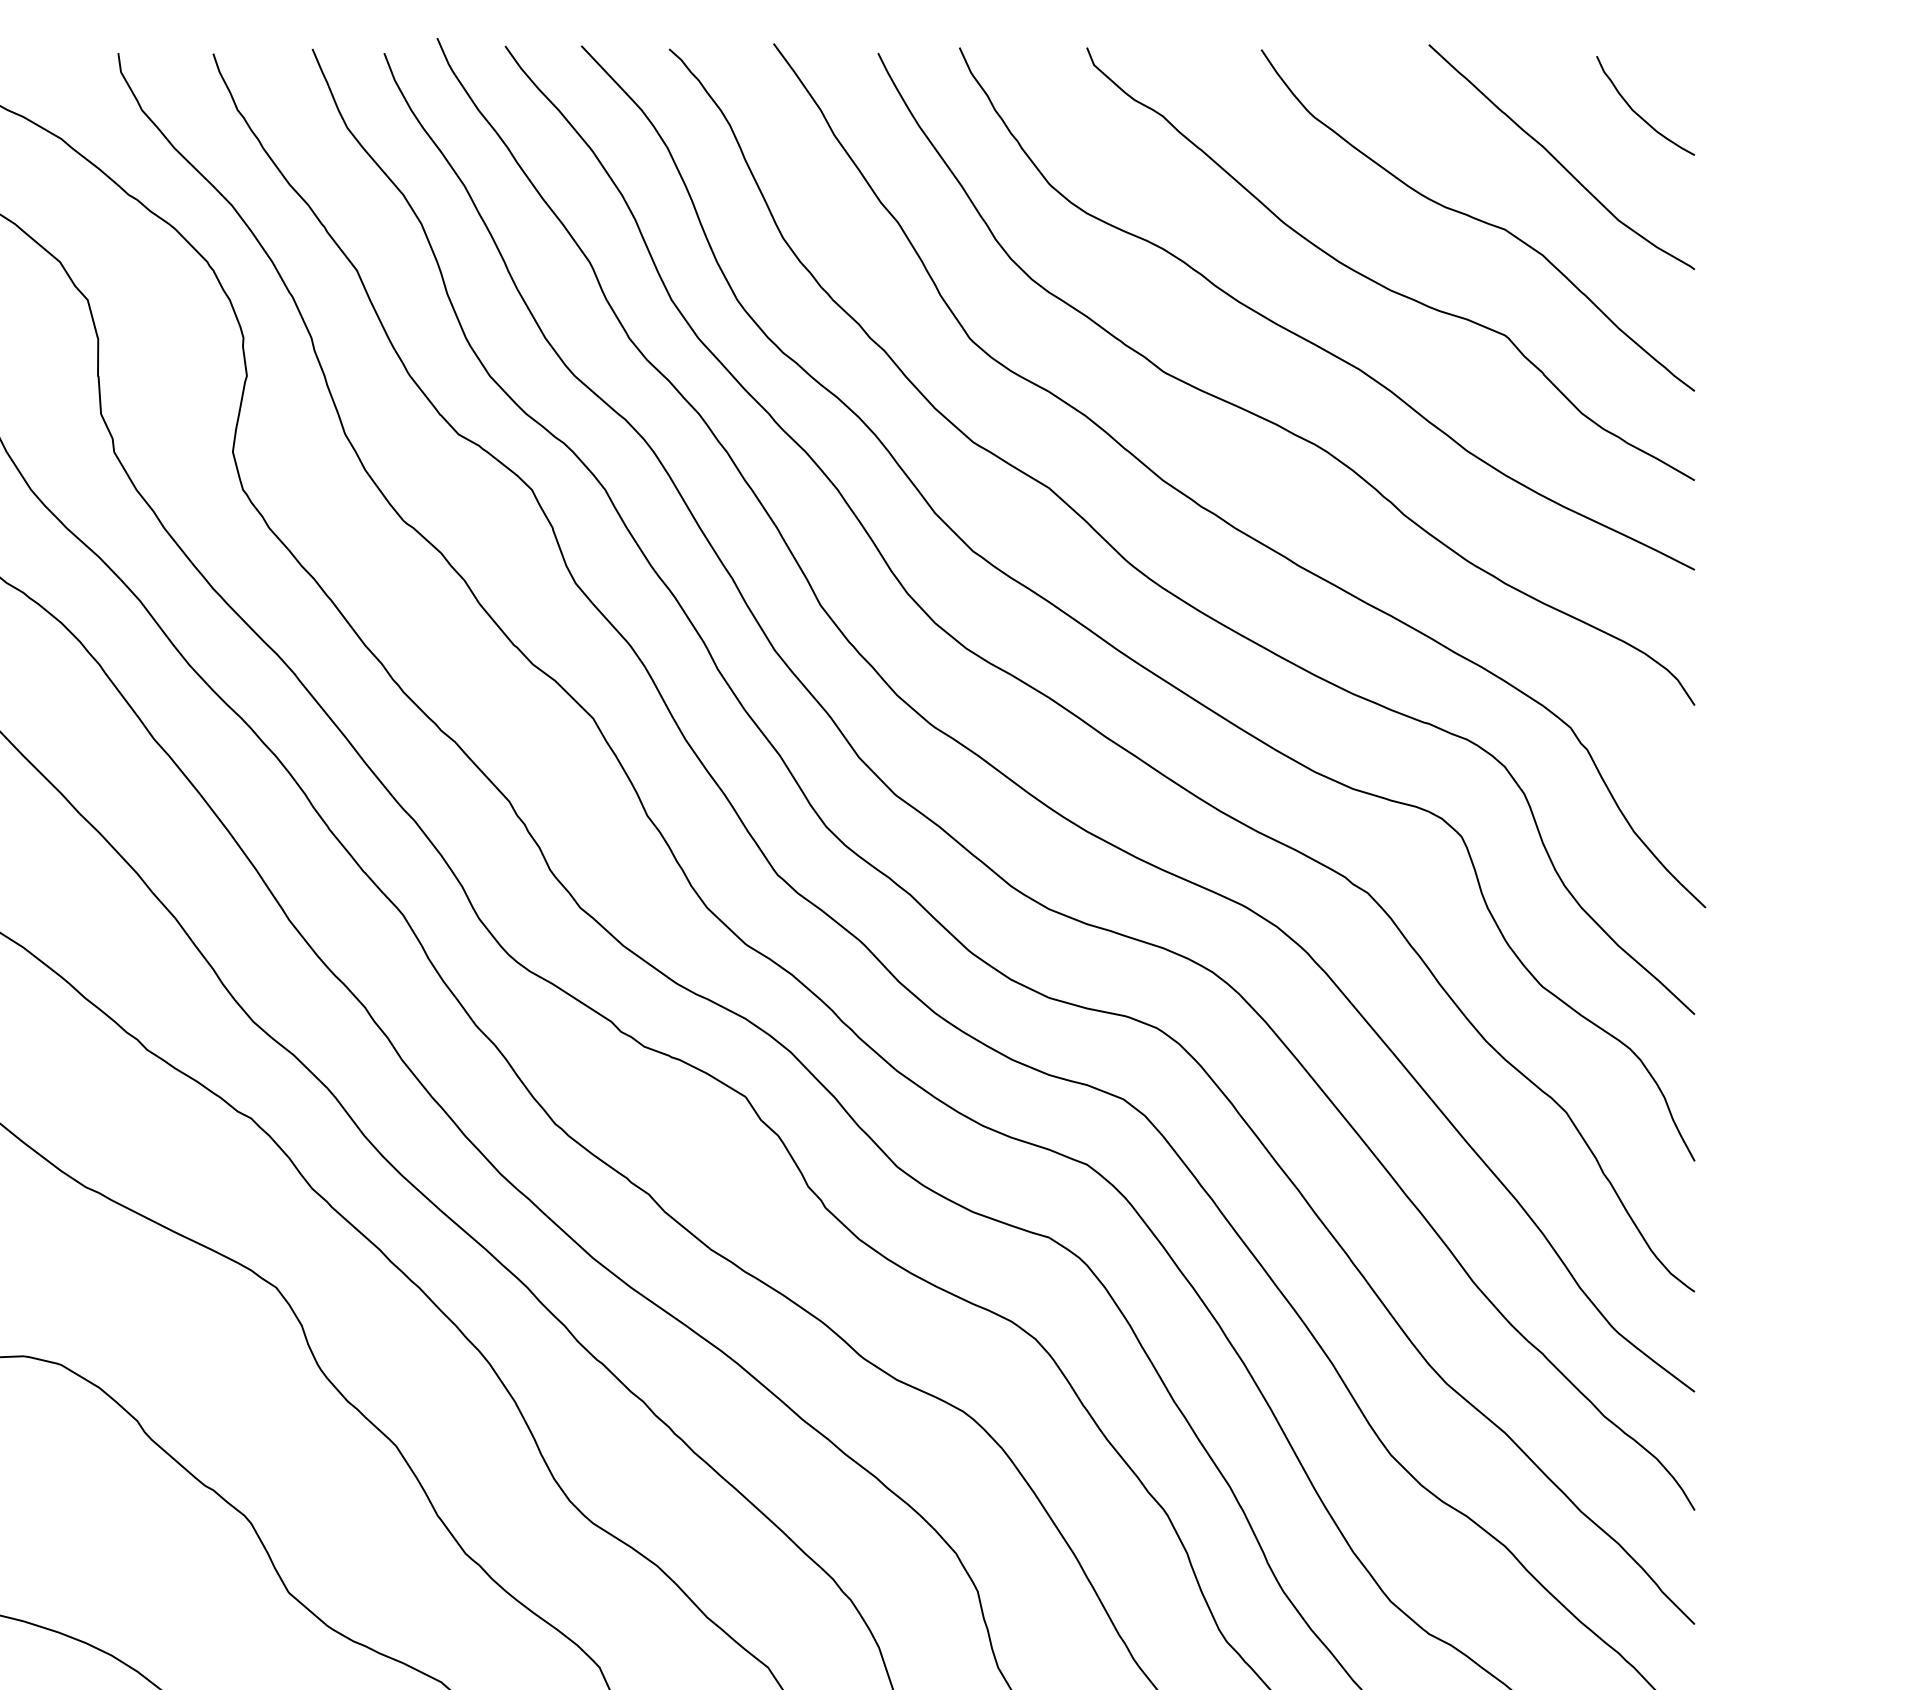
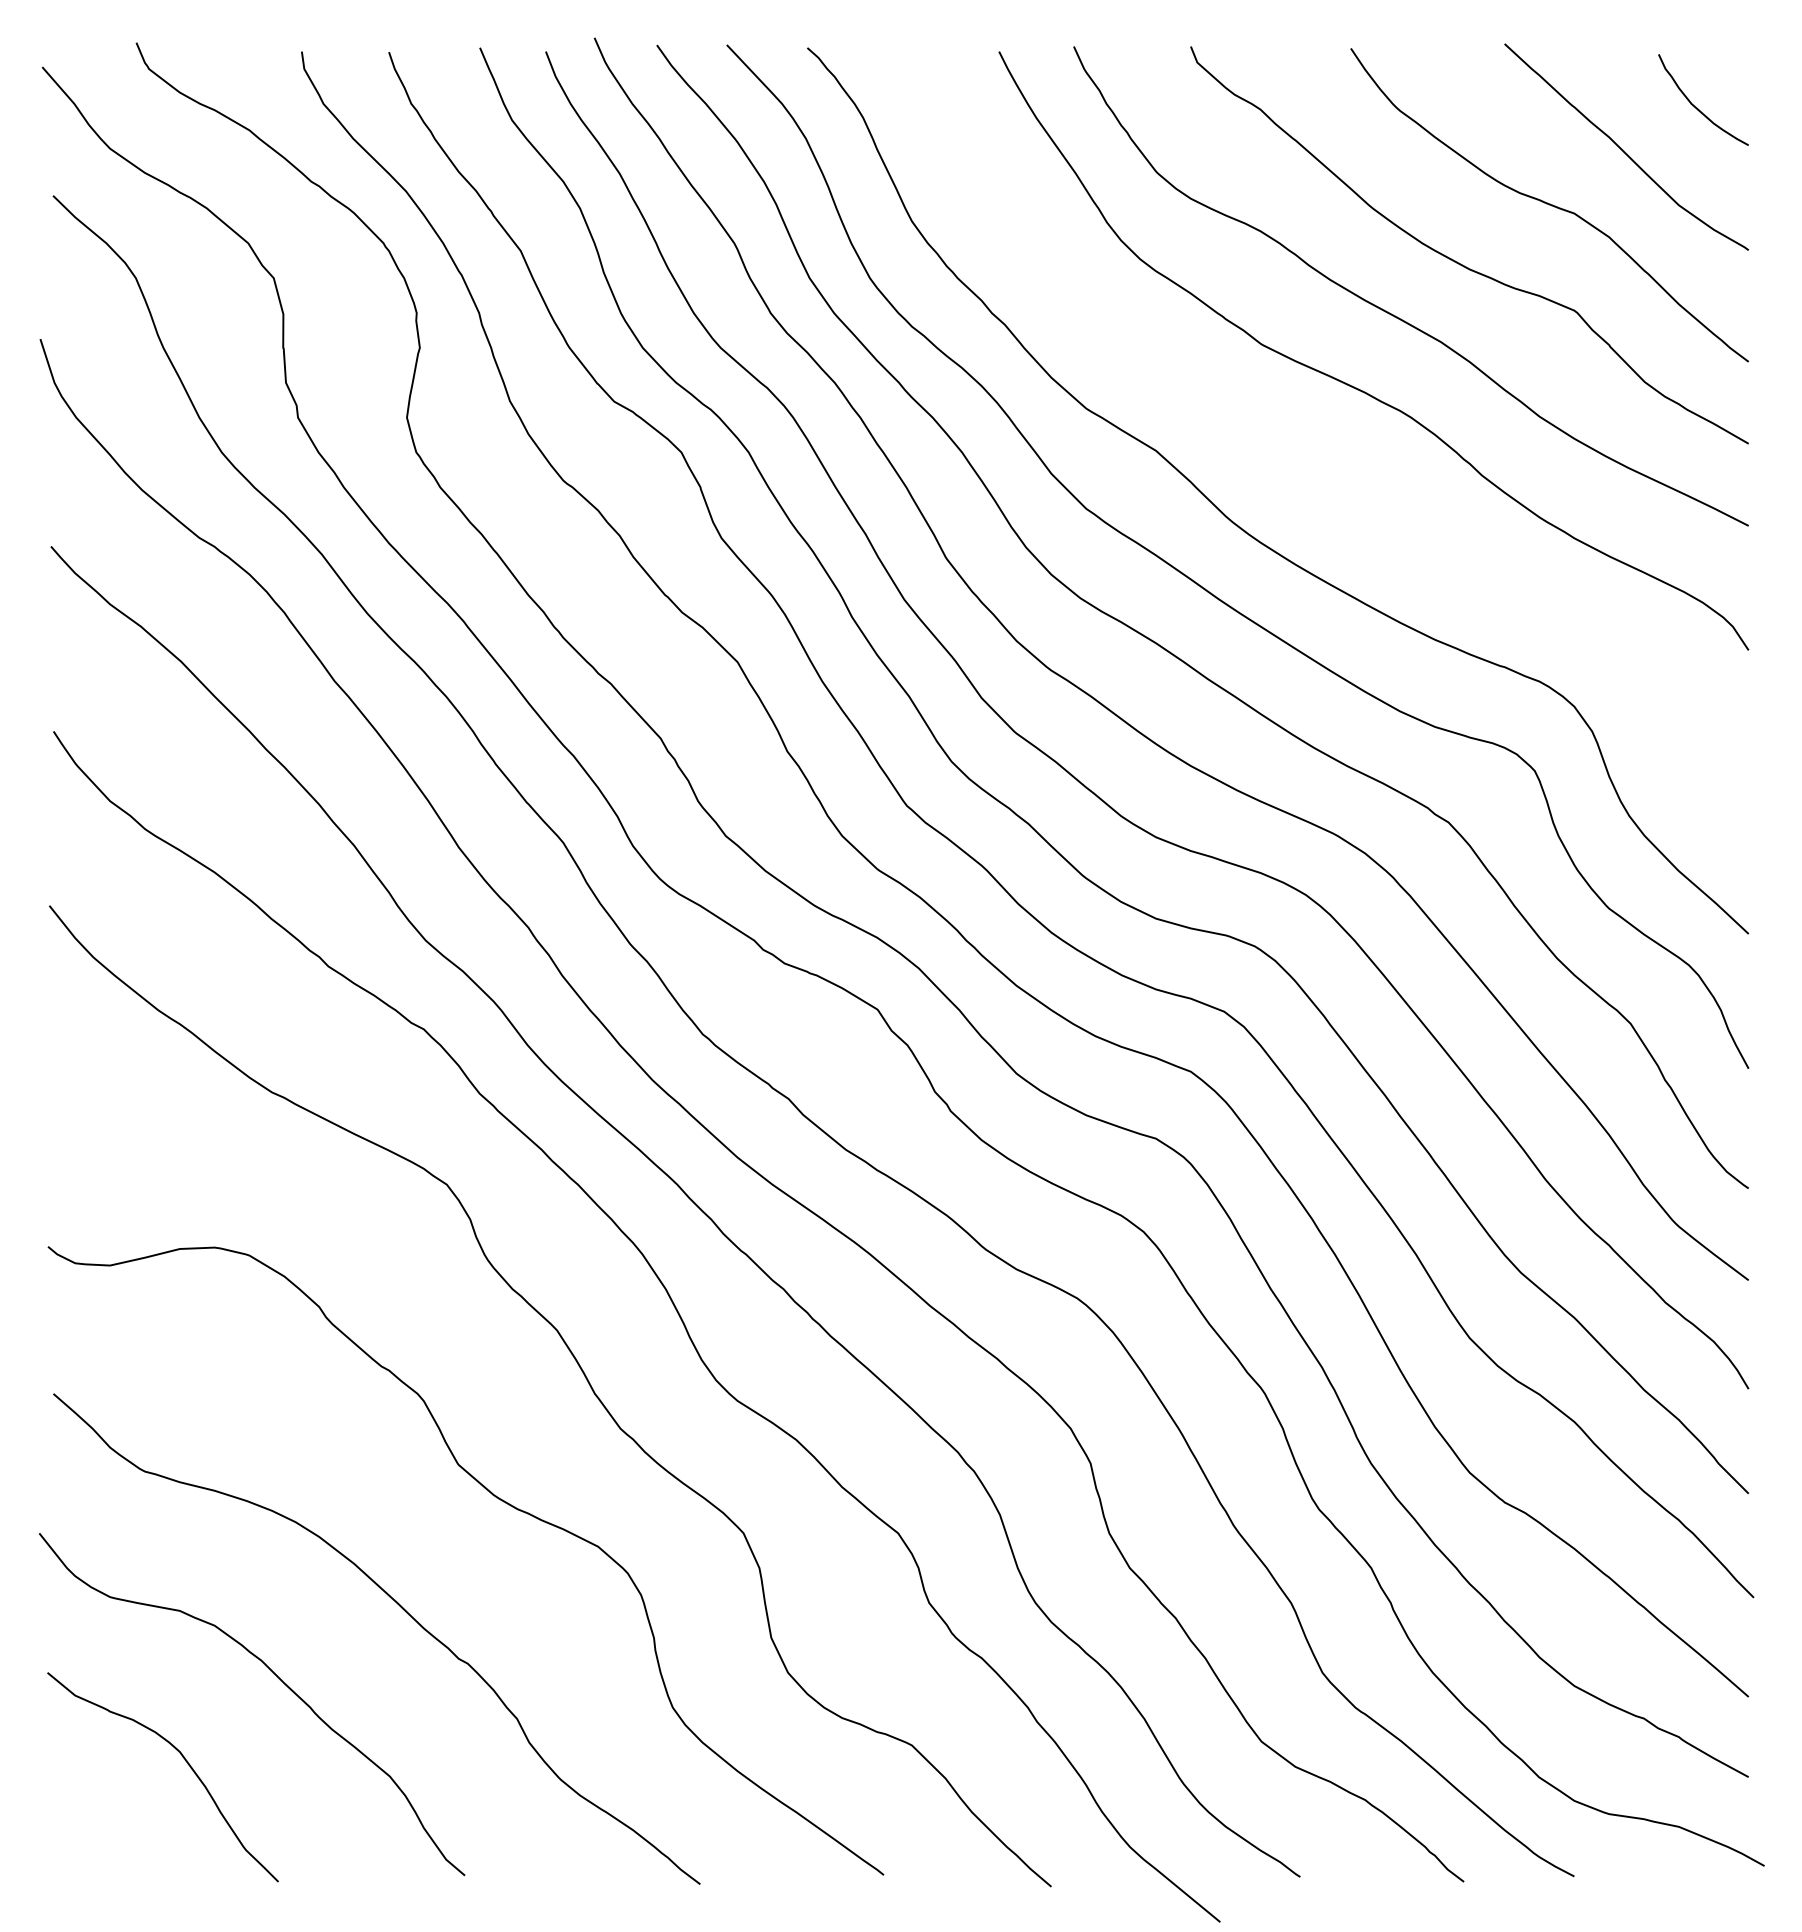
curve: (1213, 511) -> (1306, 472), removed

